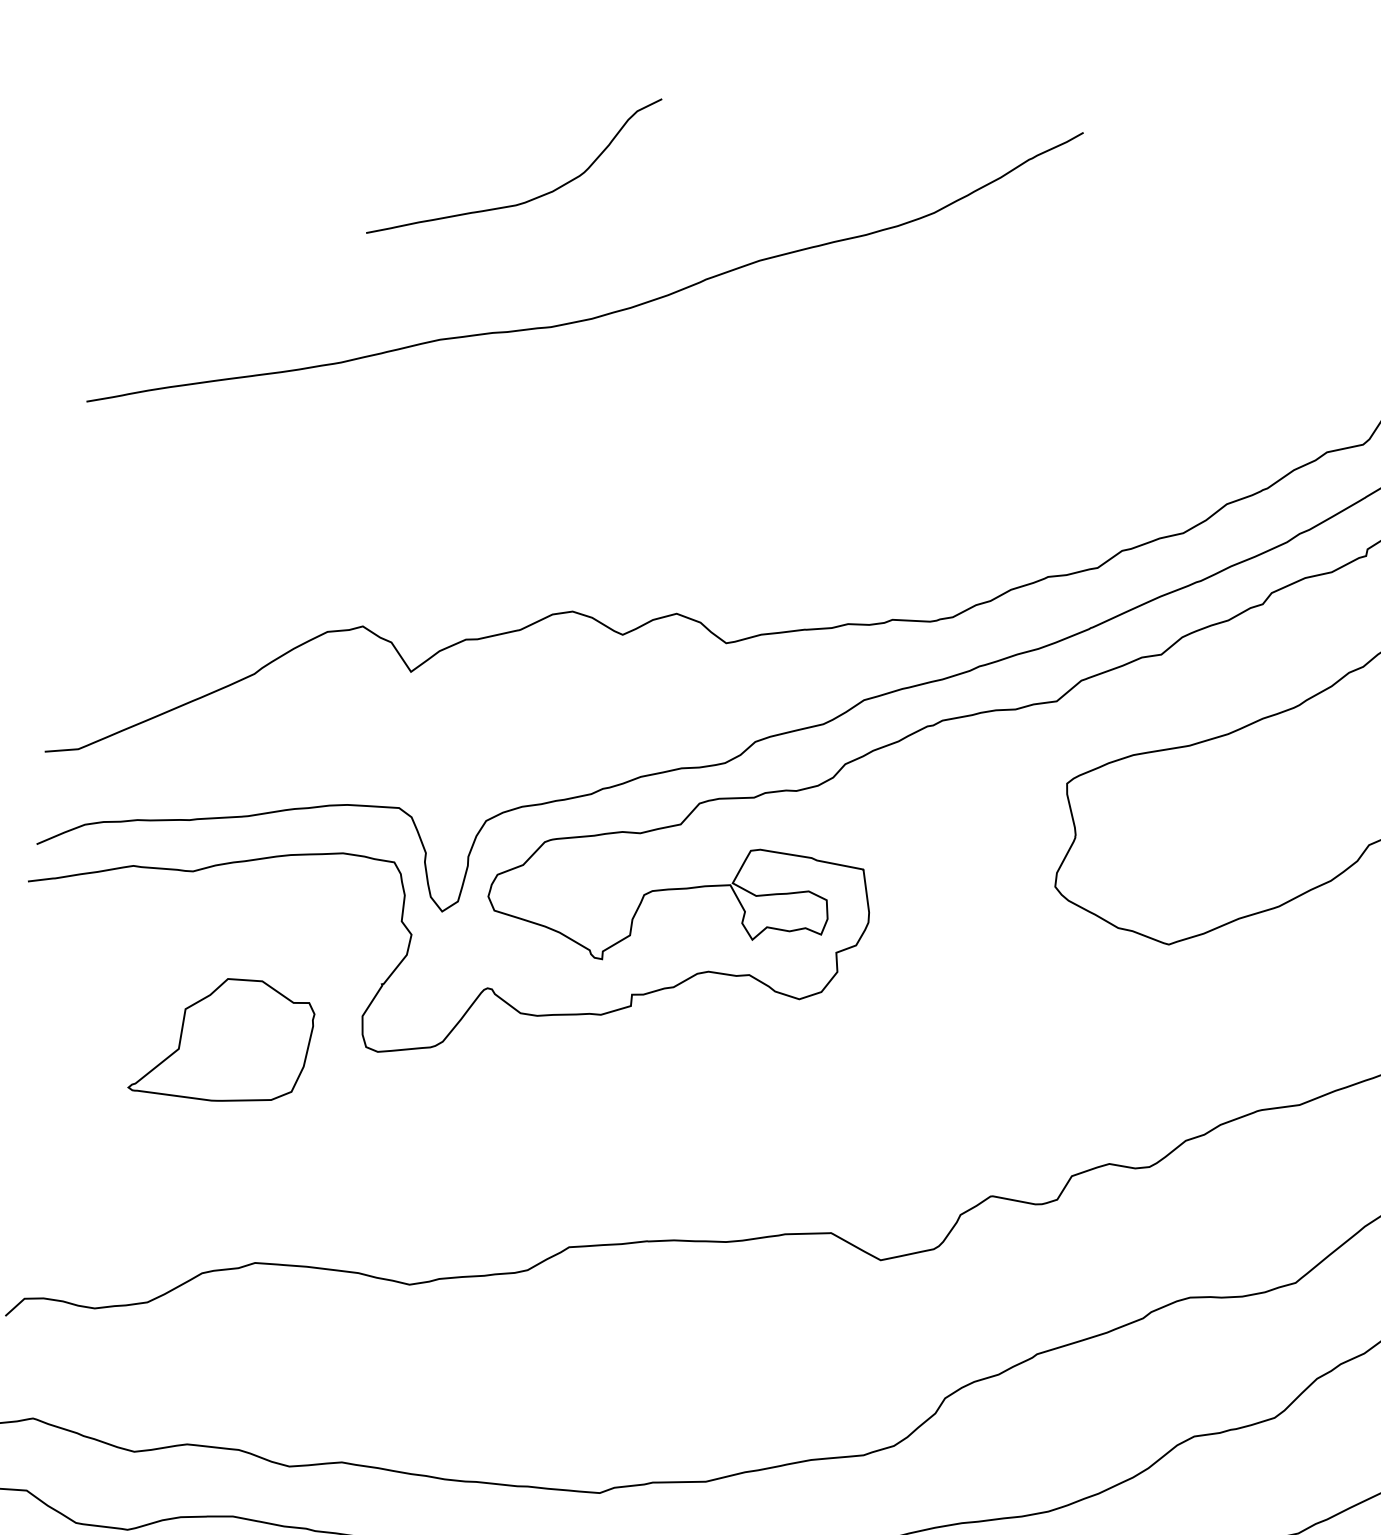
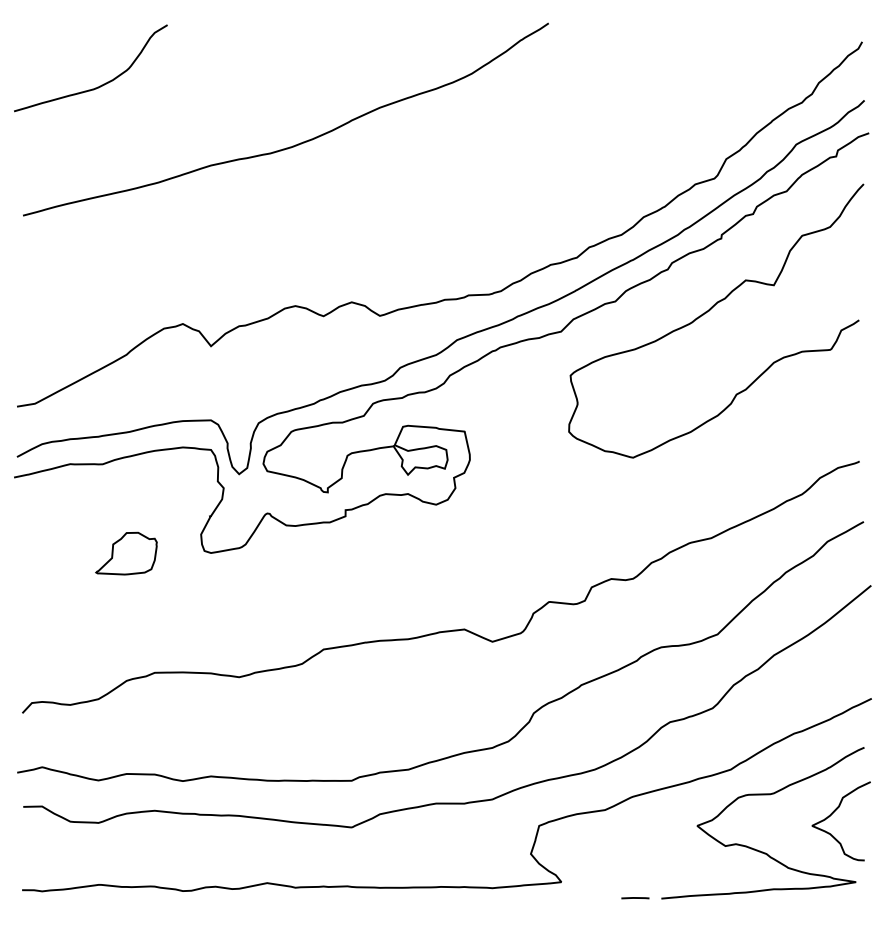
curve: (527, 199) -> (99, 85), moved
part: (222, 1039) -> (126, 553), size x0.62

